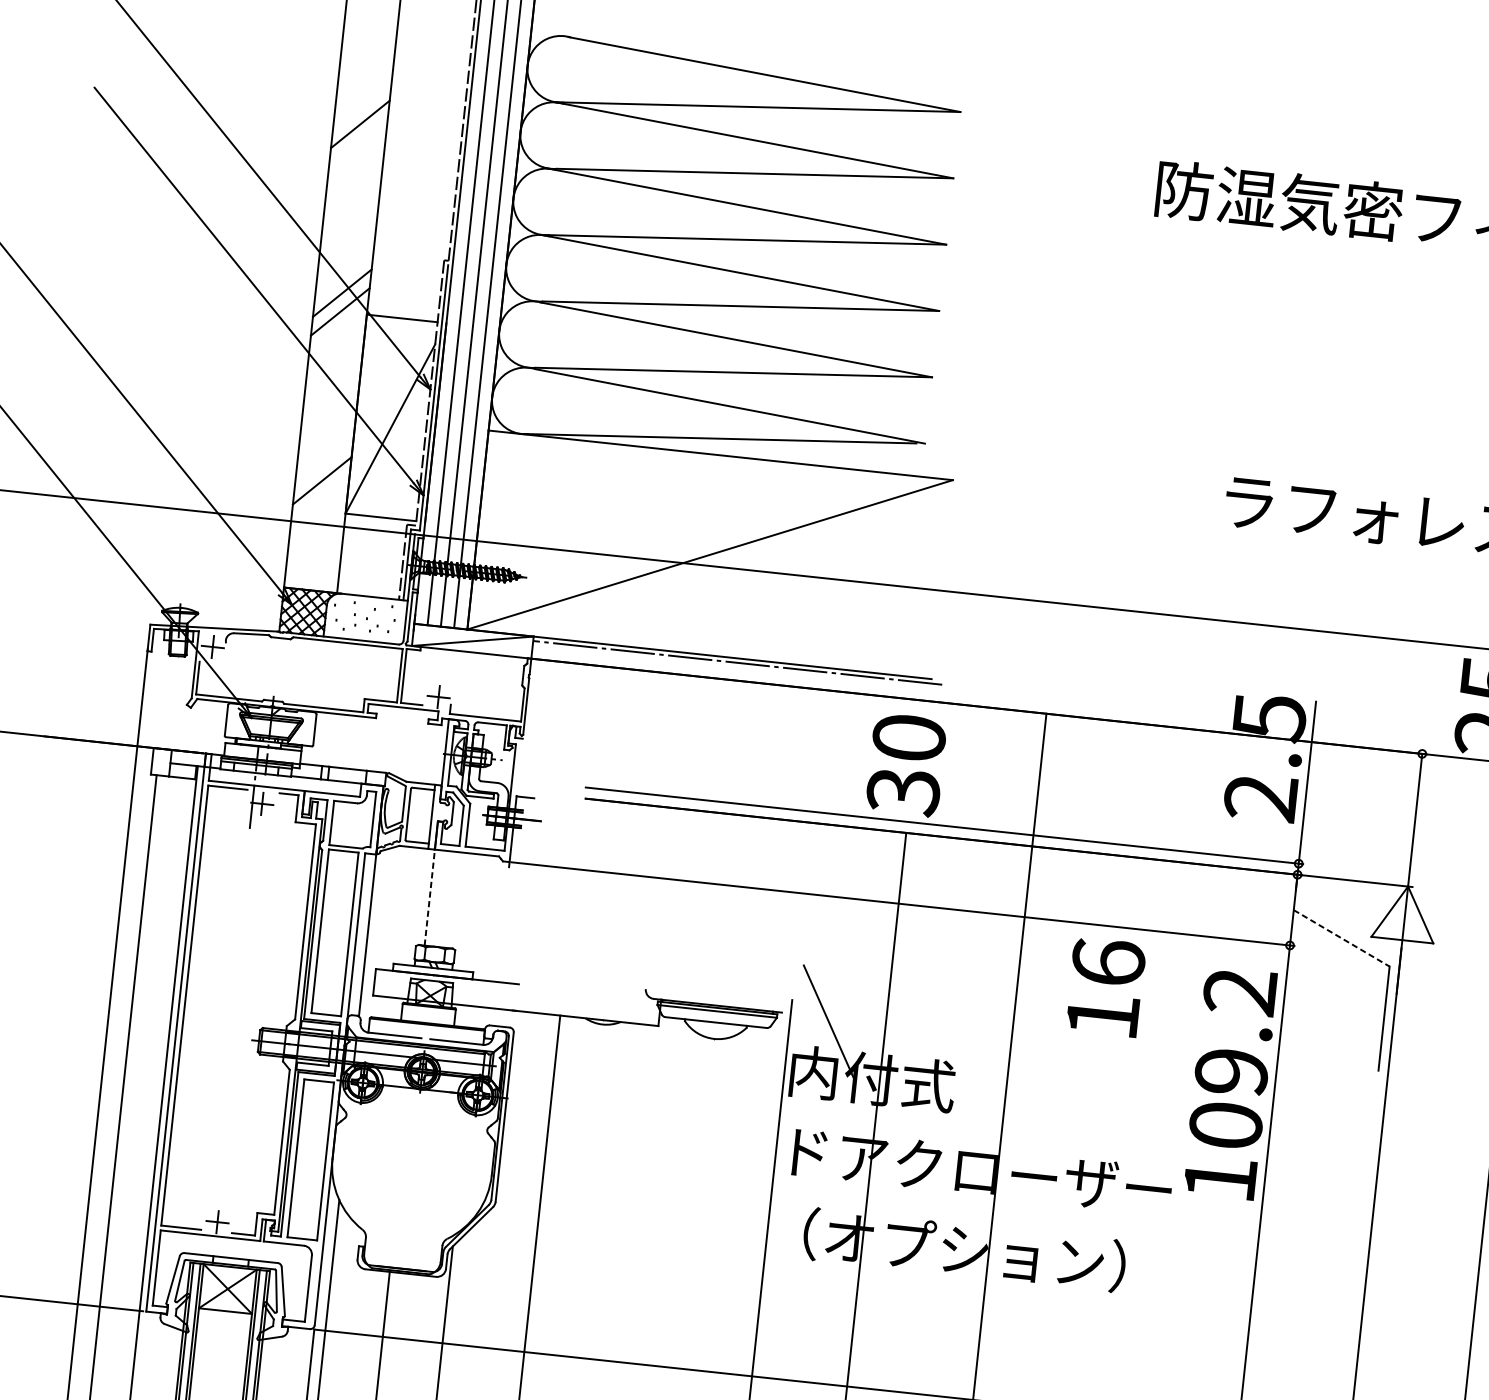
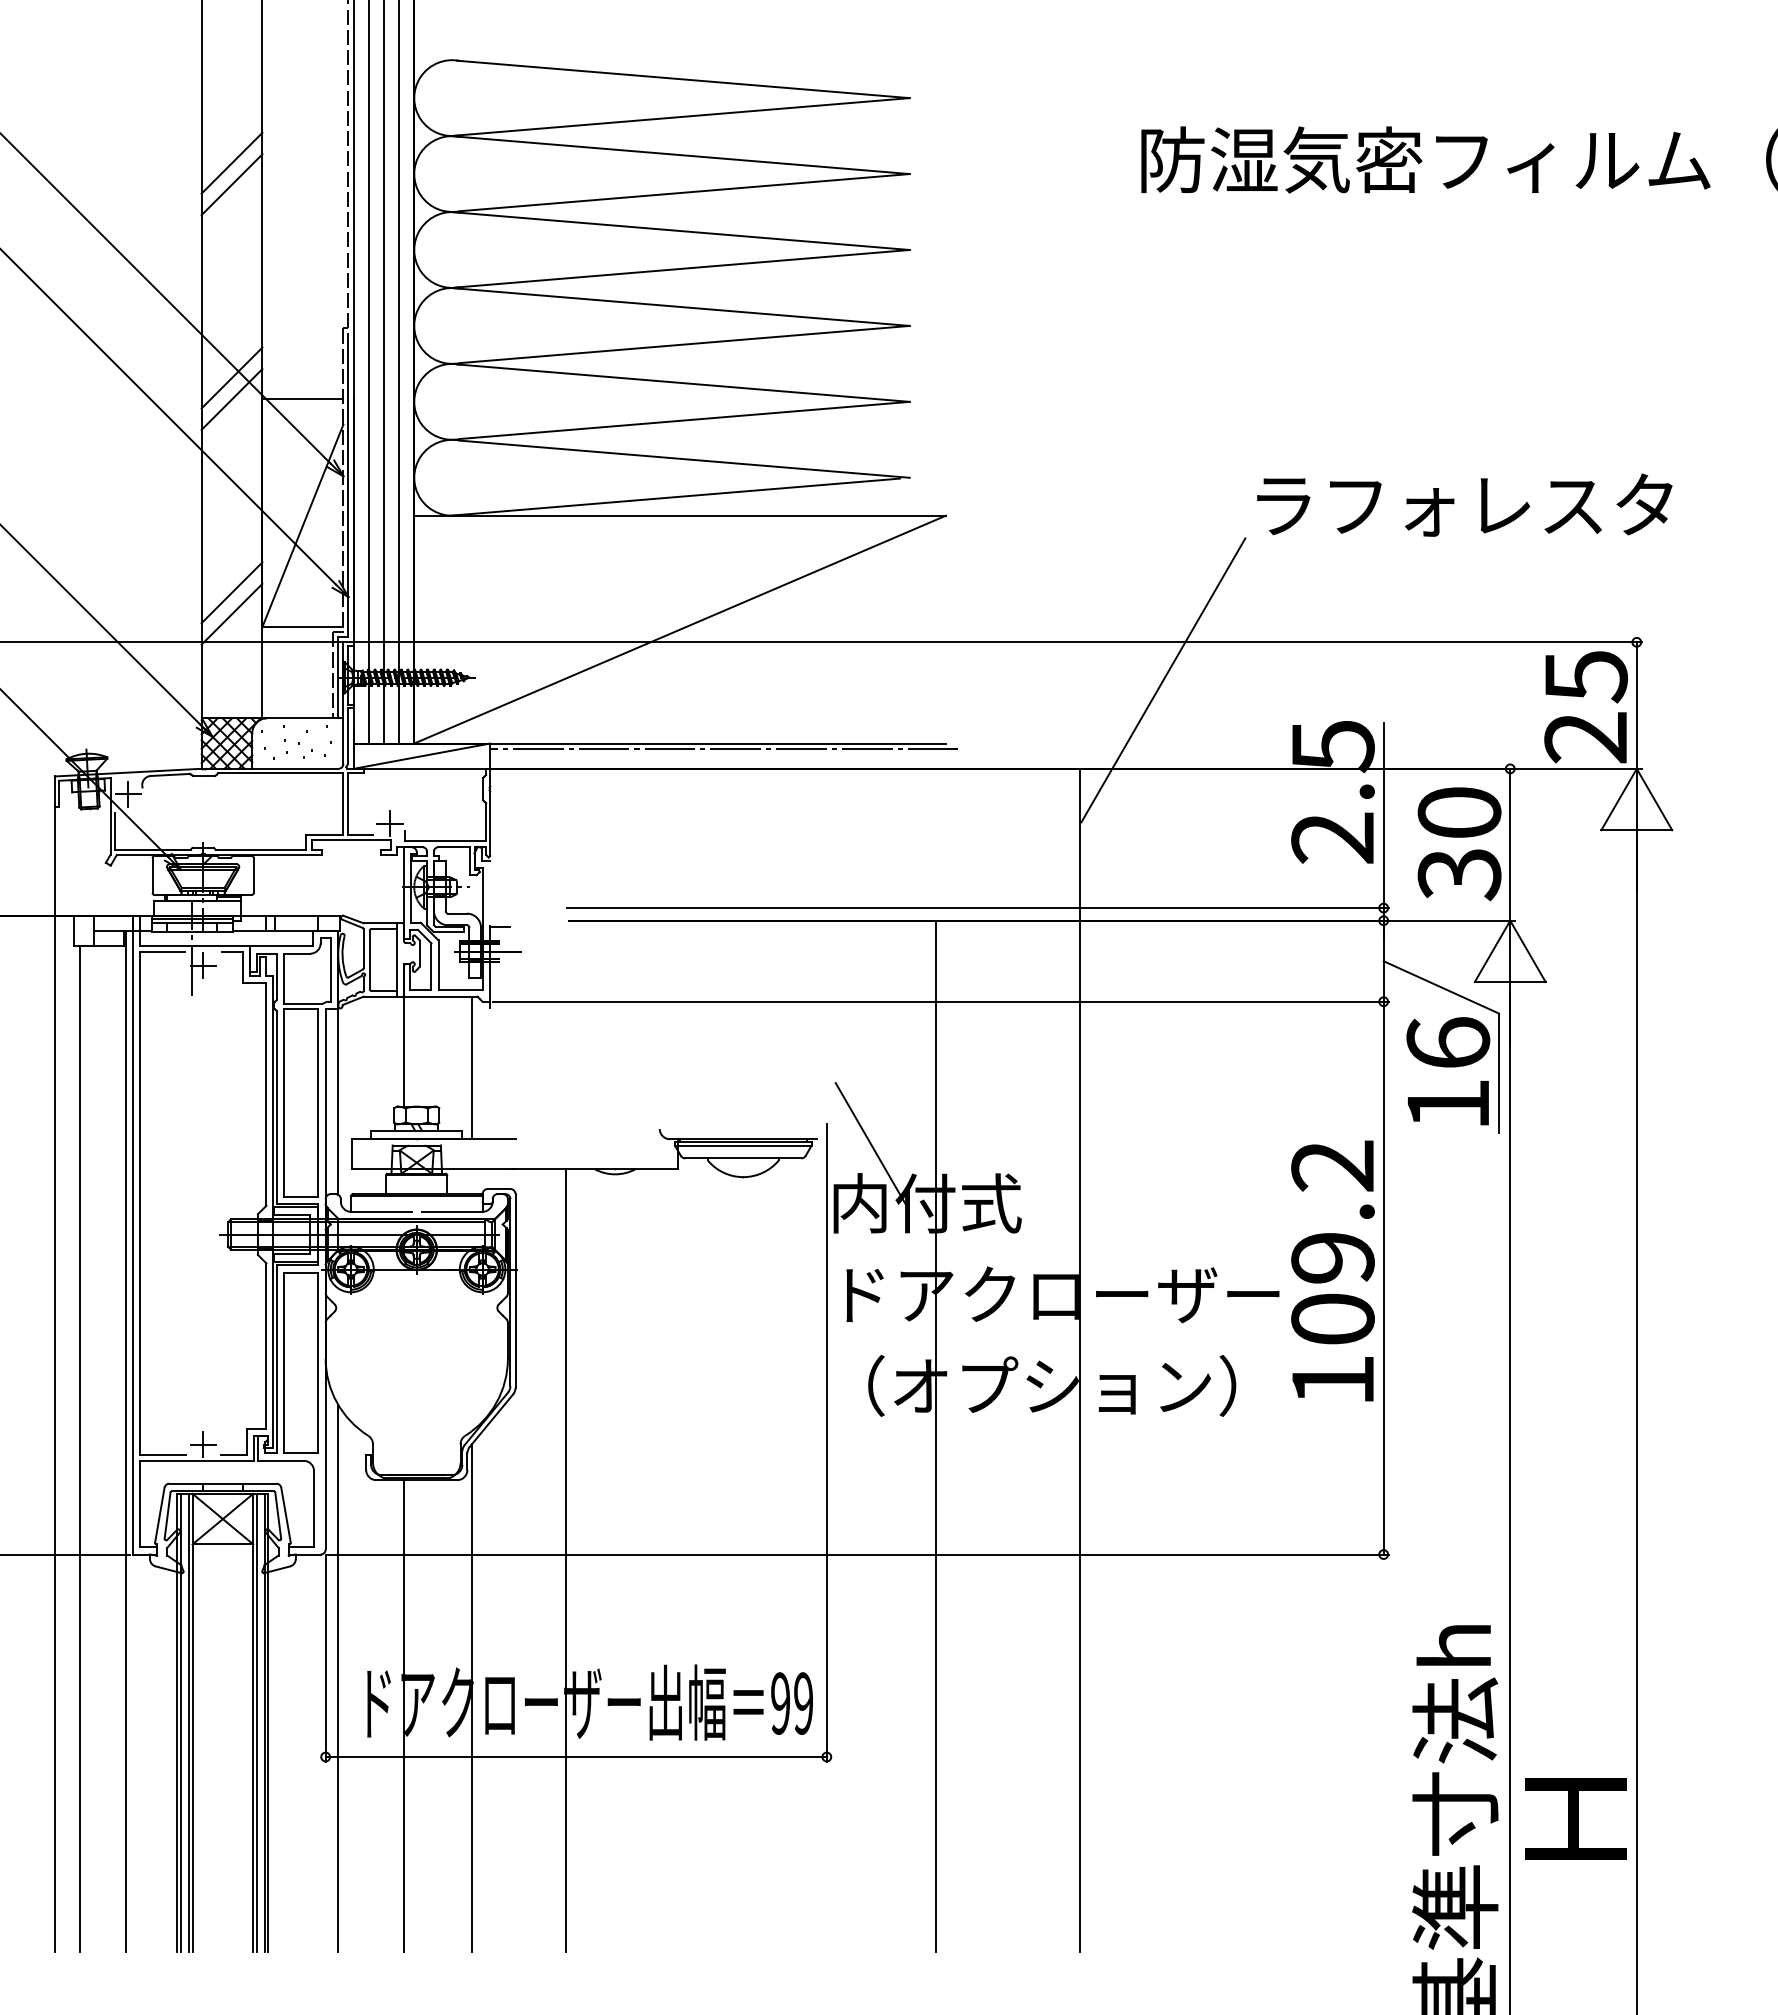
line: (361, 104) -> (231, 162), added
line: (319, 498) -> (231, 613), added
line: (1127, 644) -> (1163, 680), added
text: (906, 765) -> (1459, 844), moved
line: (430, 895) -> (404, 1049), dashed -> solid
line: (488, 917) -> (472, 1067), added
line: (1341, 938) -> (1441, 987), dashed -> solid
text: (1106, 987) -> (1448, 1071), moved
text: (1230, 1082) -> (1332, 1270), moved

